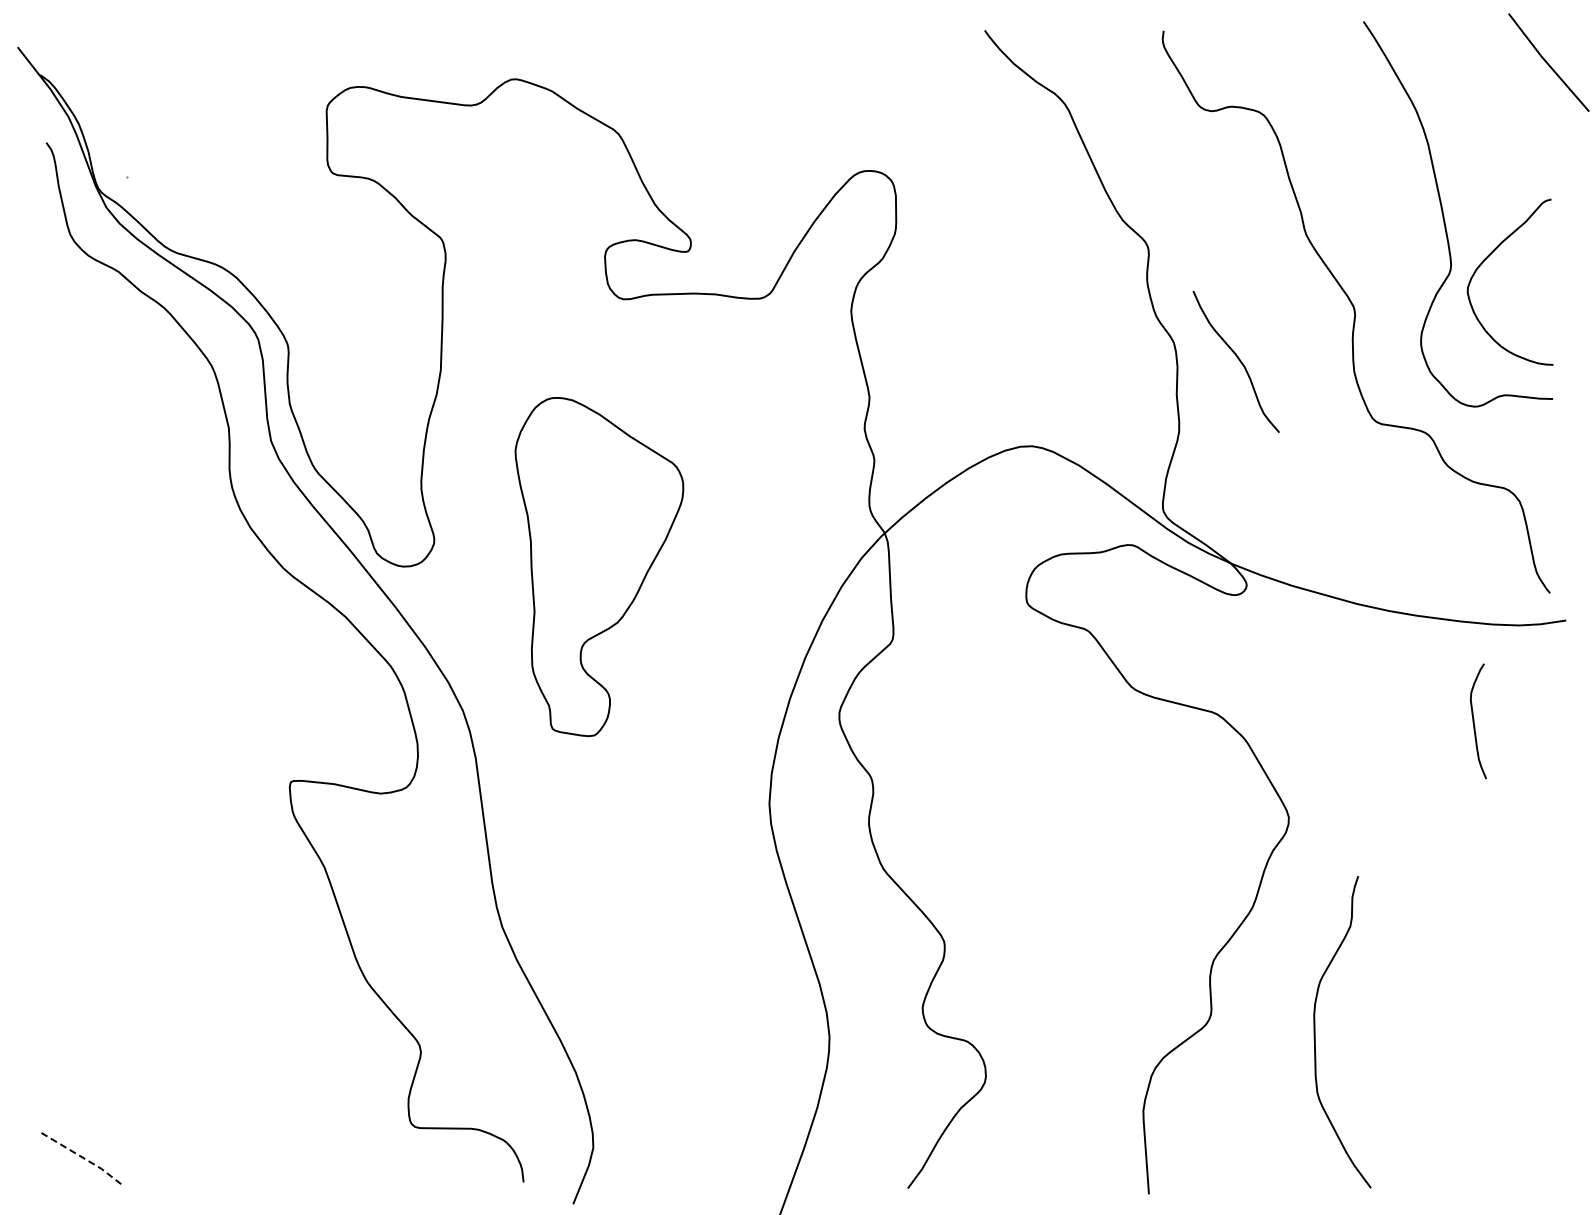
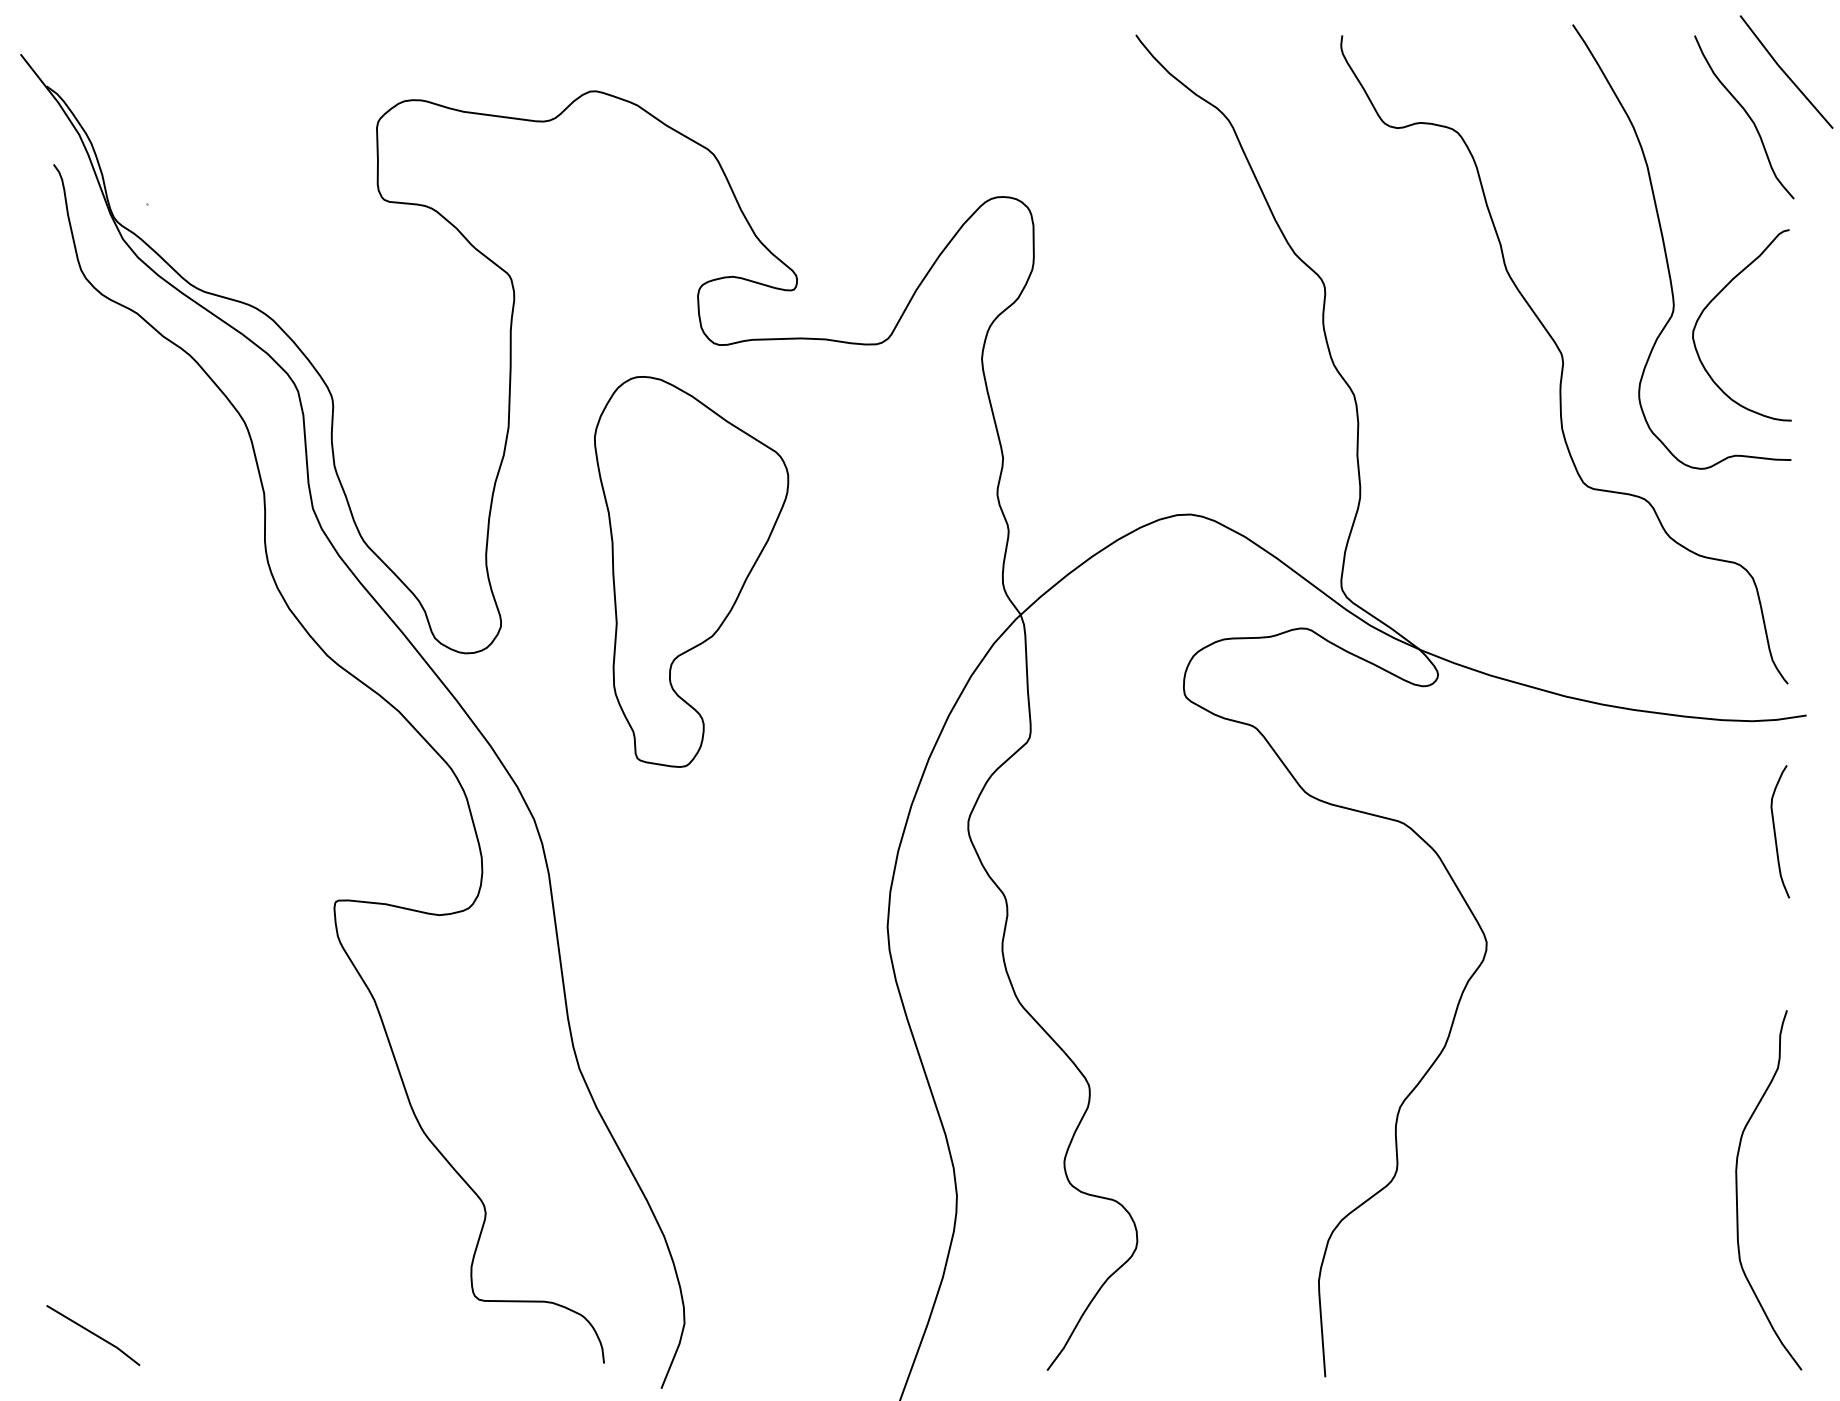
curve: (1238, 360) -> (1746, 115), moved
part: (599, 567) -> (691, 572), moved
curve: (1474, 721) -> (1775, 831), moved
curve: (1315, 1032) -> (1737, 1190), moved
line: (81, 1157) -> (94, 1334), dashed -> solid

